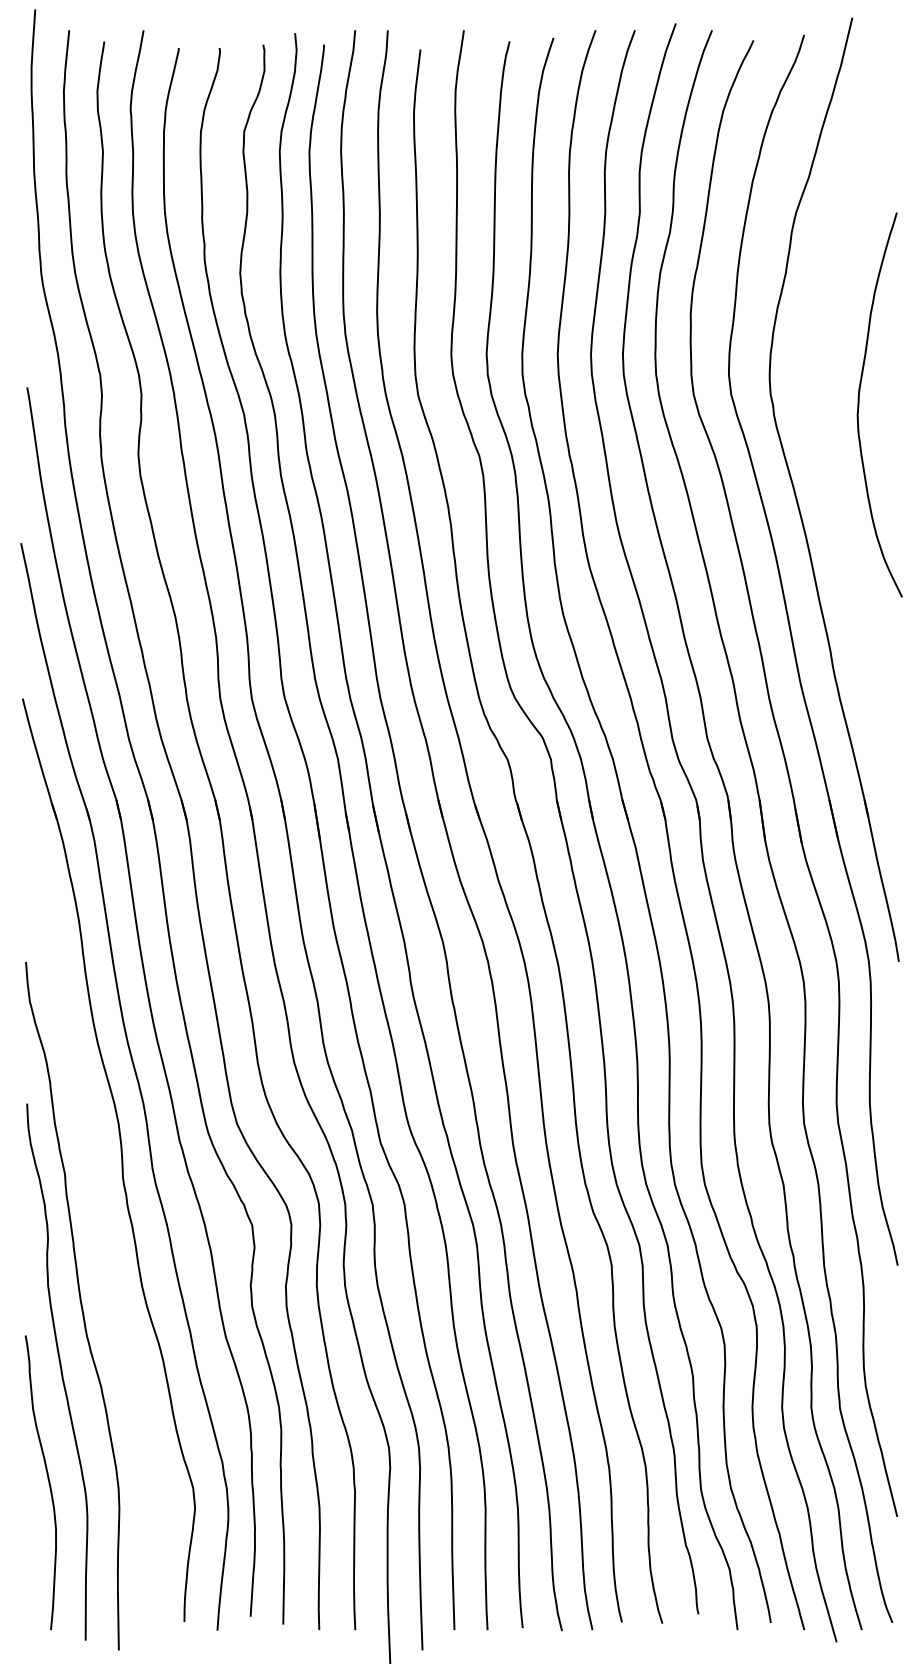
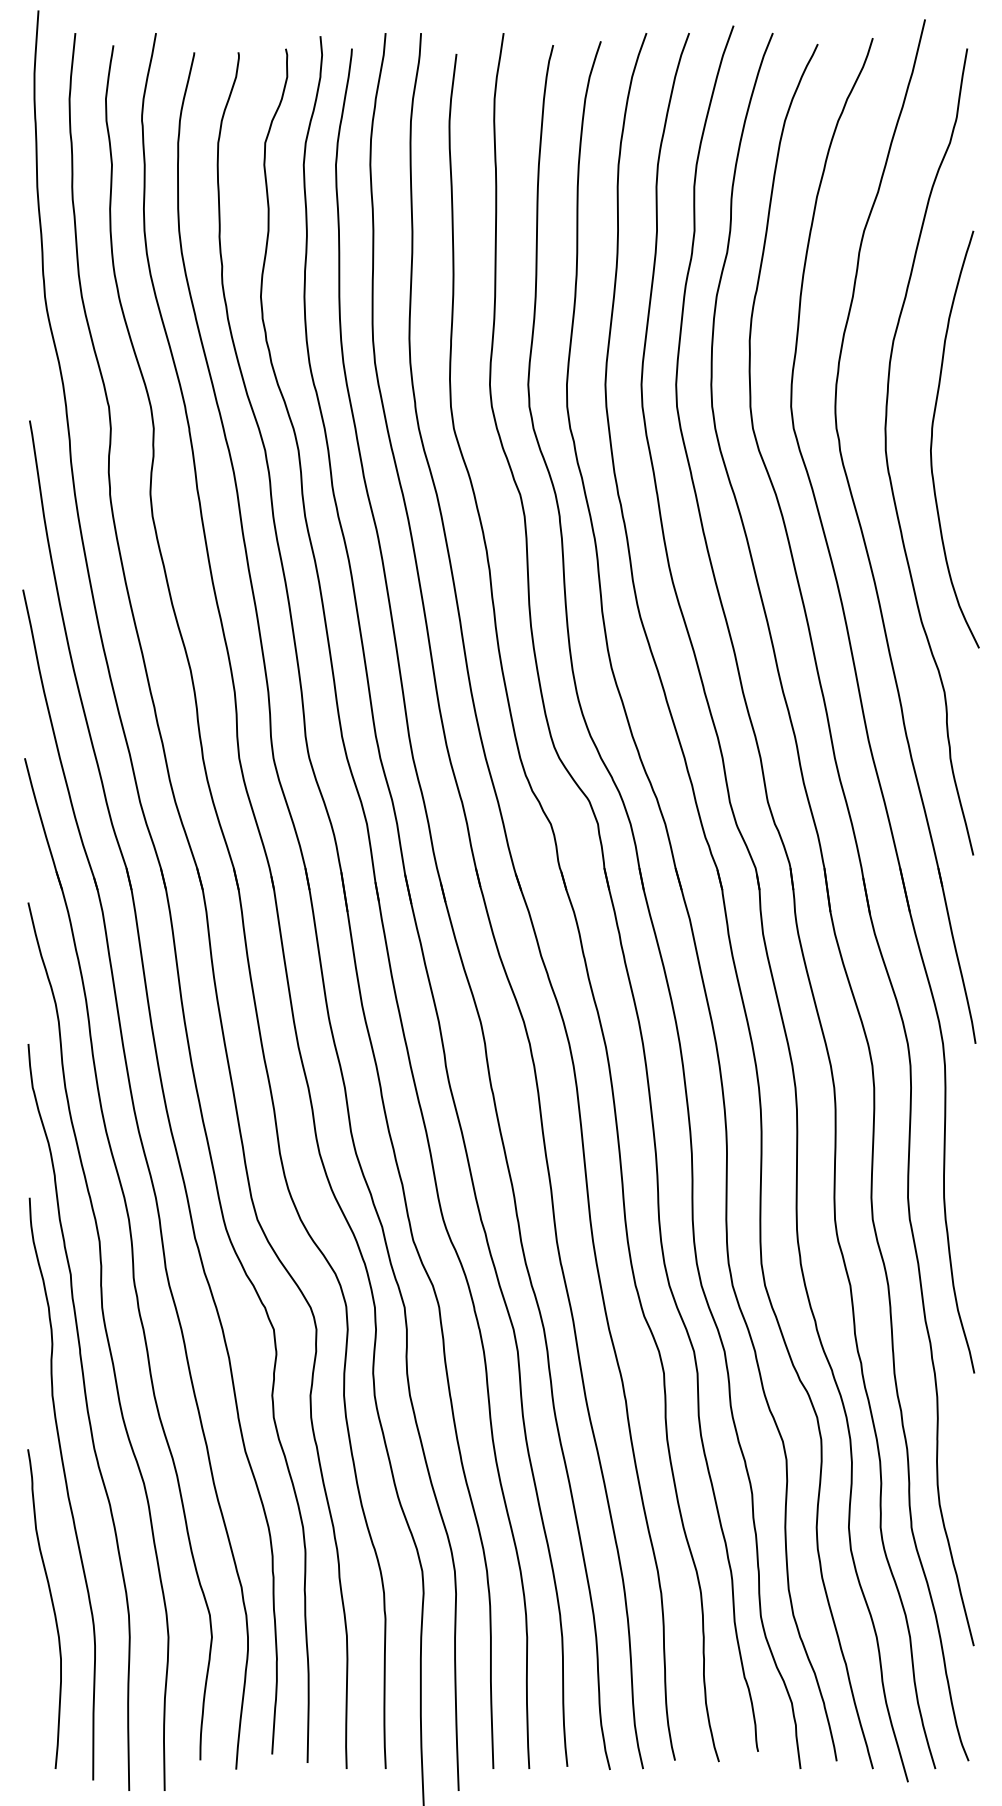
curve: (817, 418) -> (887, 454), added
curve: (98, 1237) -> (107, 1343), added

